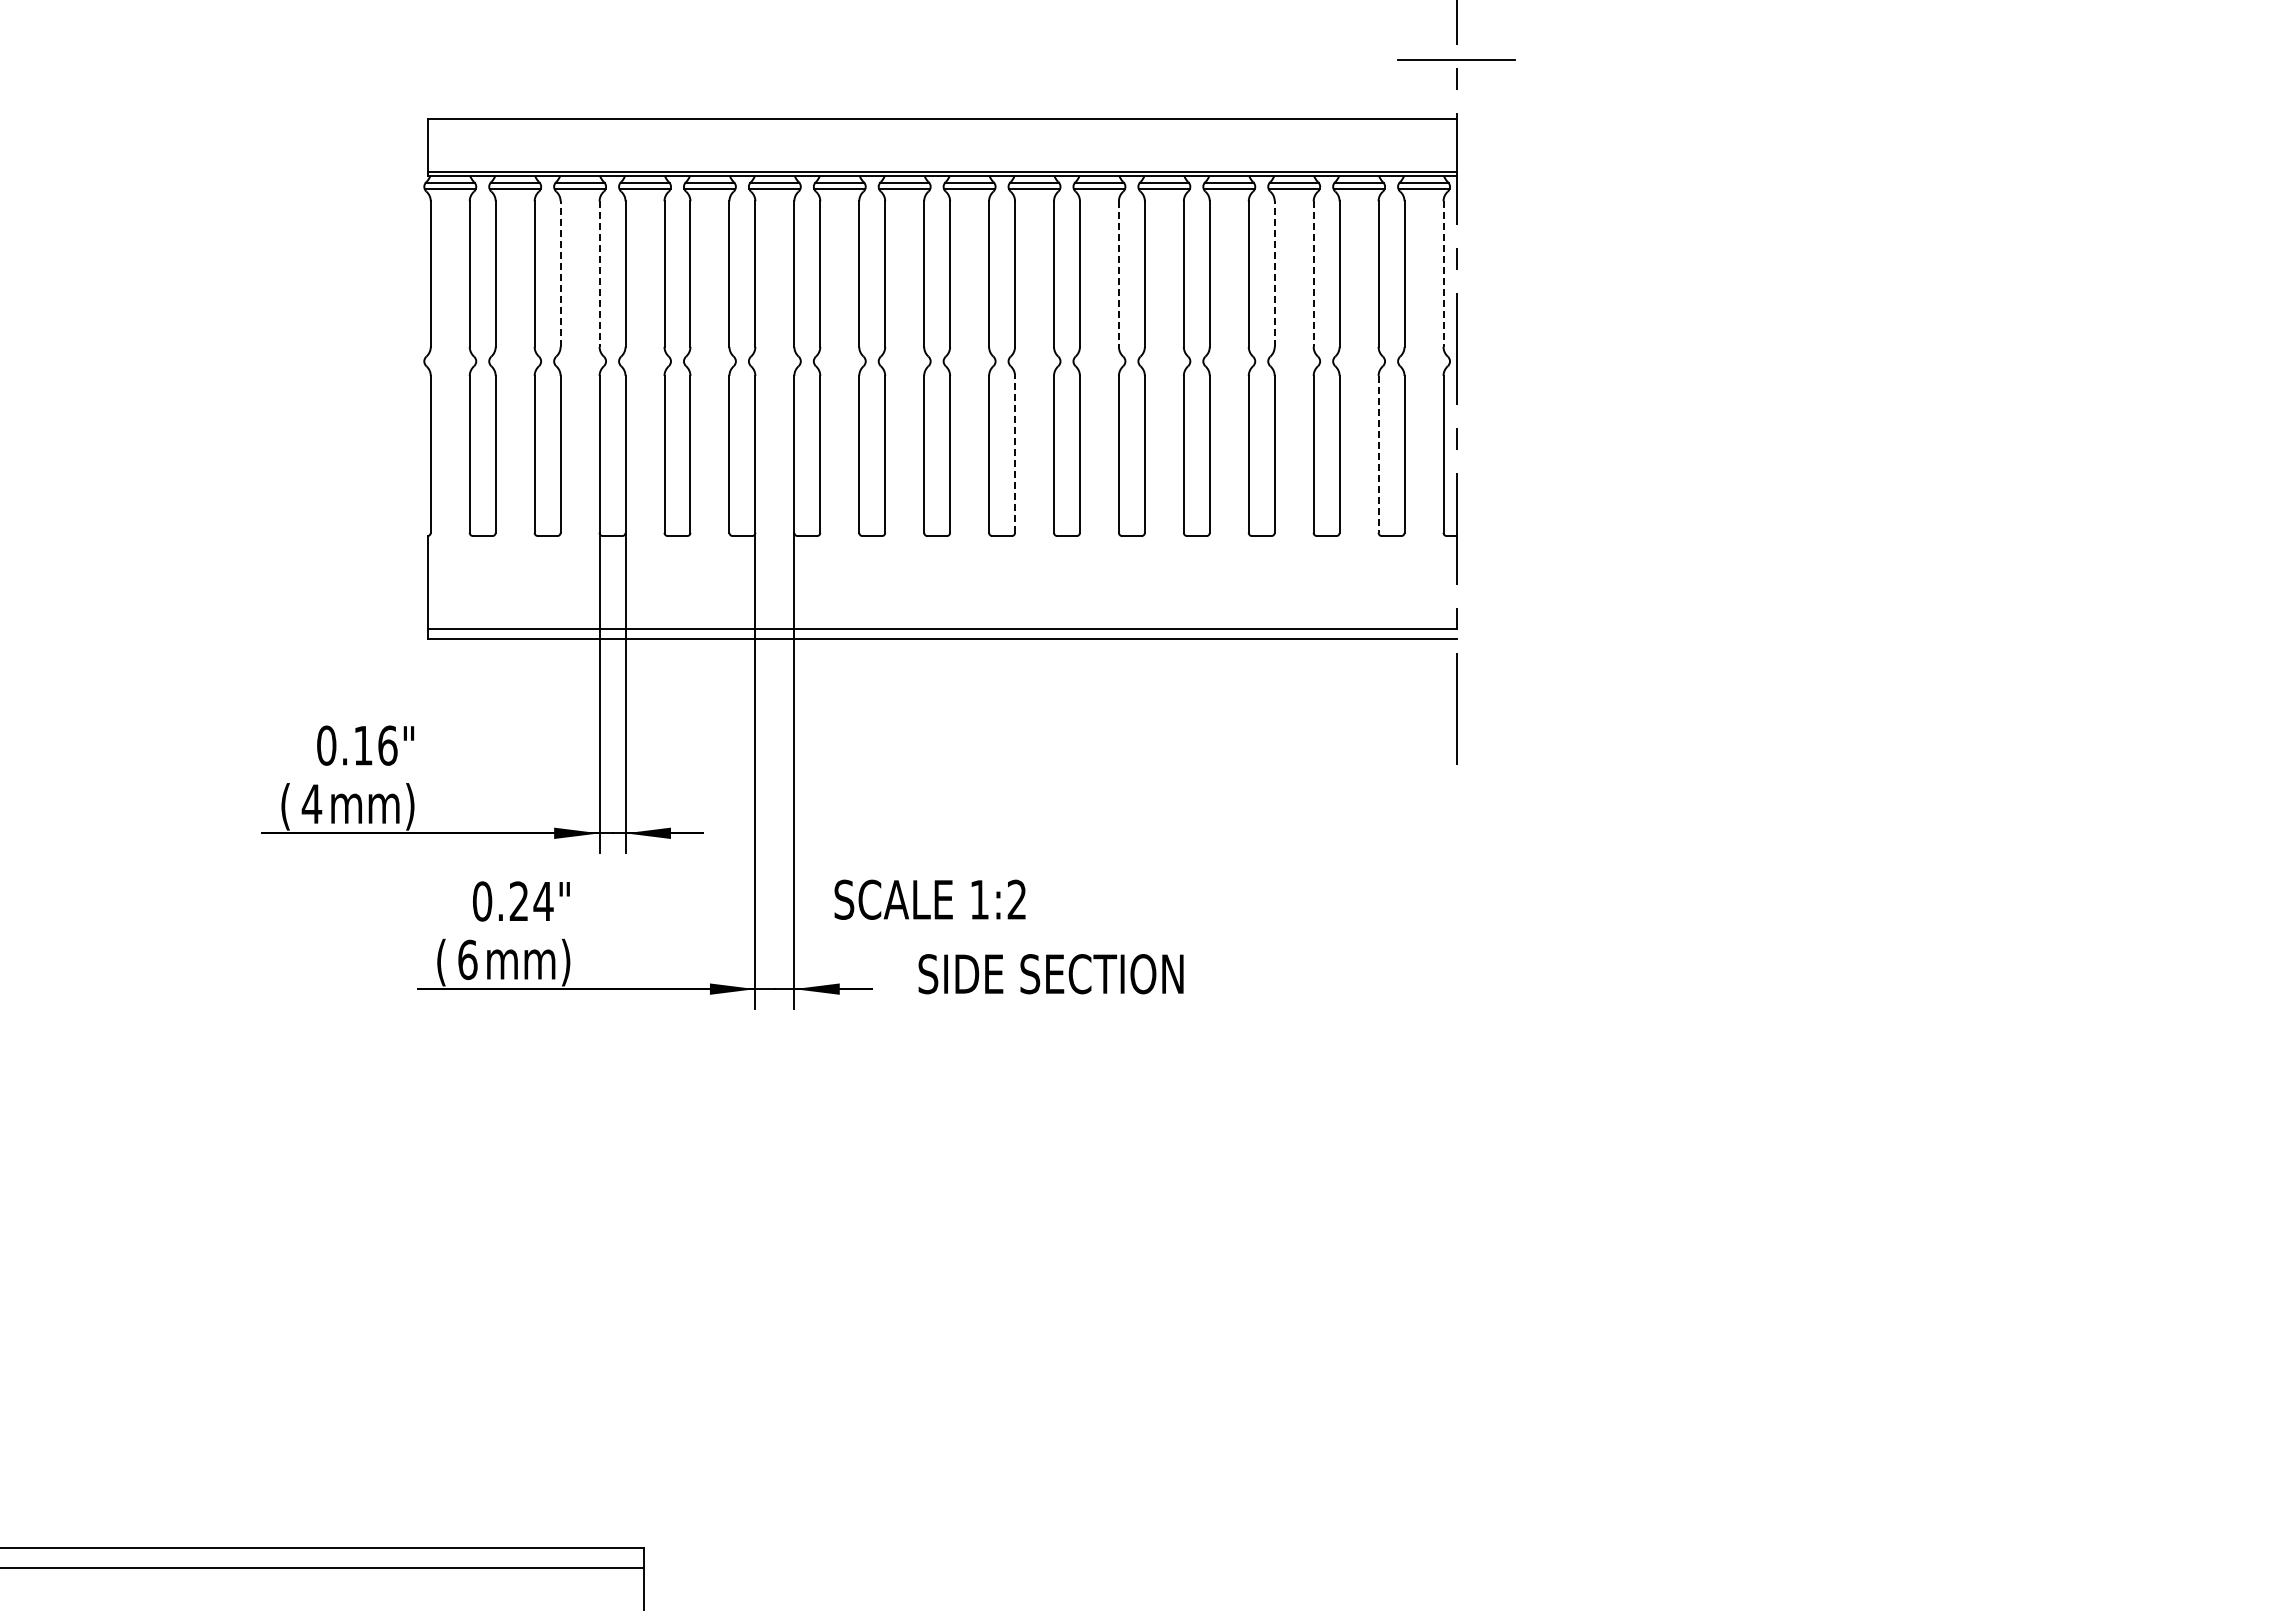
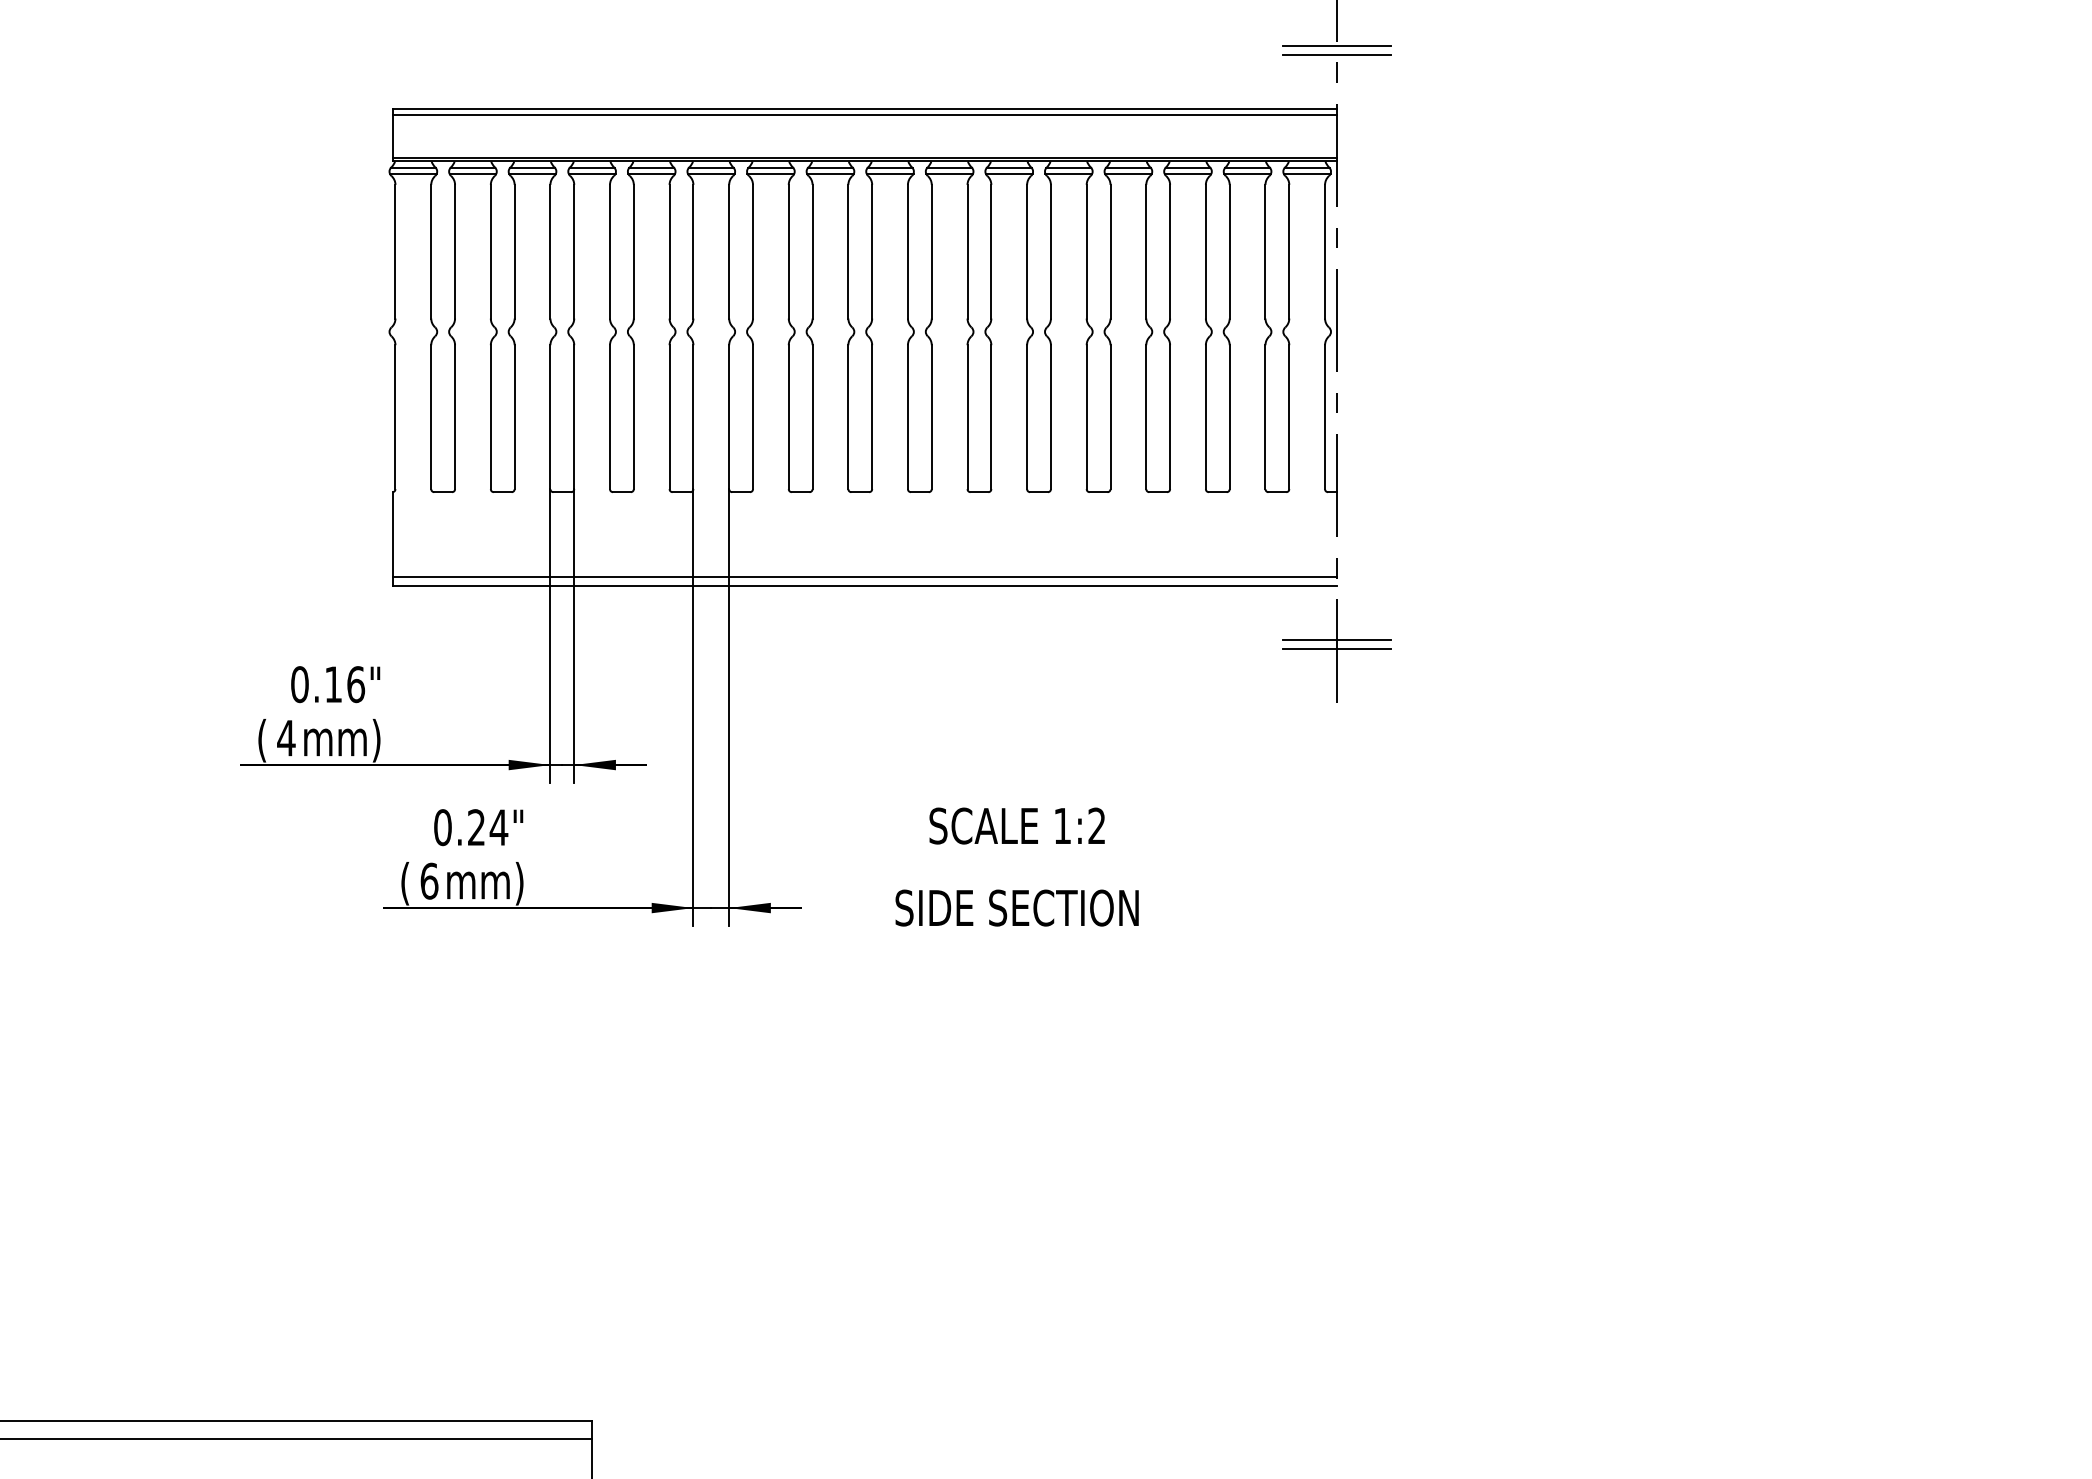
line: (1456, 50) -> (1336, 46), added
line: (941, 125) -> (864, 115), added
line: (560, 274) -> (514, 252), dashed -> solid
line: (599, 274) -> (550, 252), dashed -> solid
line: (1118, 274) -> (1026, 252), dashed -> solid
line: (1274, 274) -> (1169, 252), dashed -> solid
line: (1313, 274) -> (1205, 252), dashed -> solid
line: (1443, 274) -> (1325, 252), dashed -> solid
line: (1015, 453) -> (932, 416), dashed -> solid
line: (1378, 454) -> (1265, 417), dashed -> solid
line: (1456, 697) -> (1336, 640), added
line: (1456, 706) -> (1336, 648), added
text: (929, 899) -> (1016, 825), moved
text: (1050, 974) -> (1016, 908), moved

